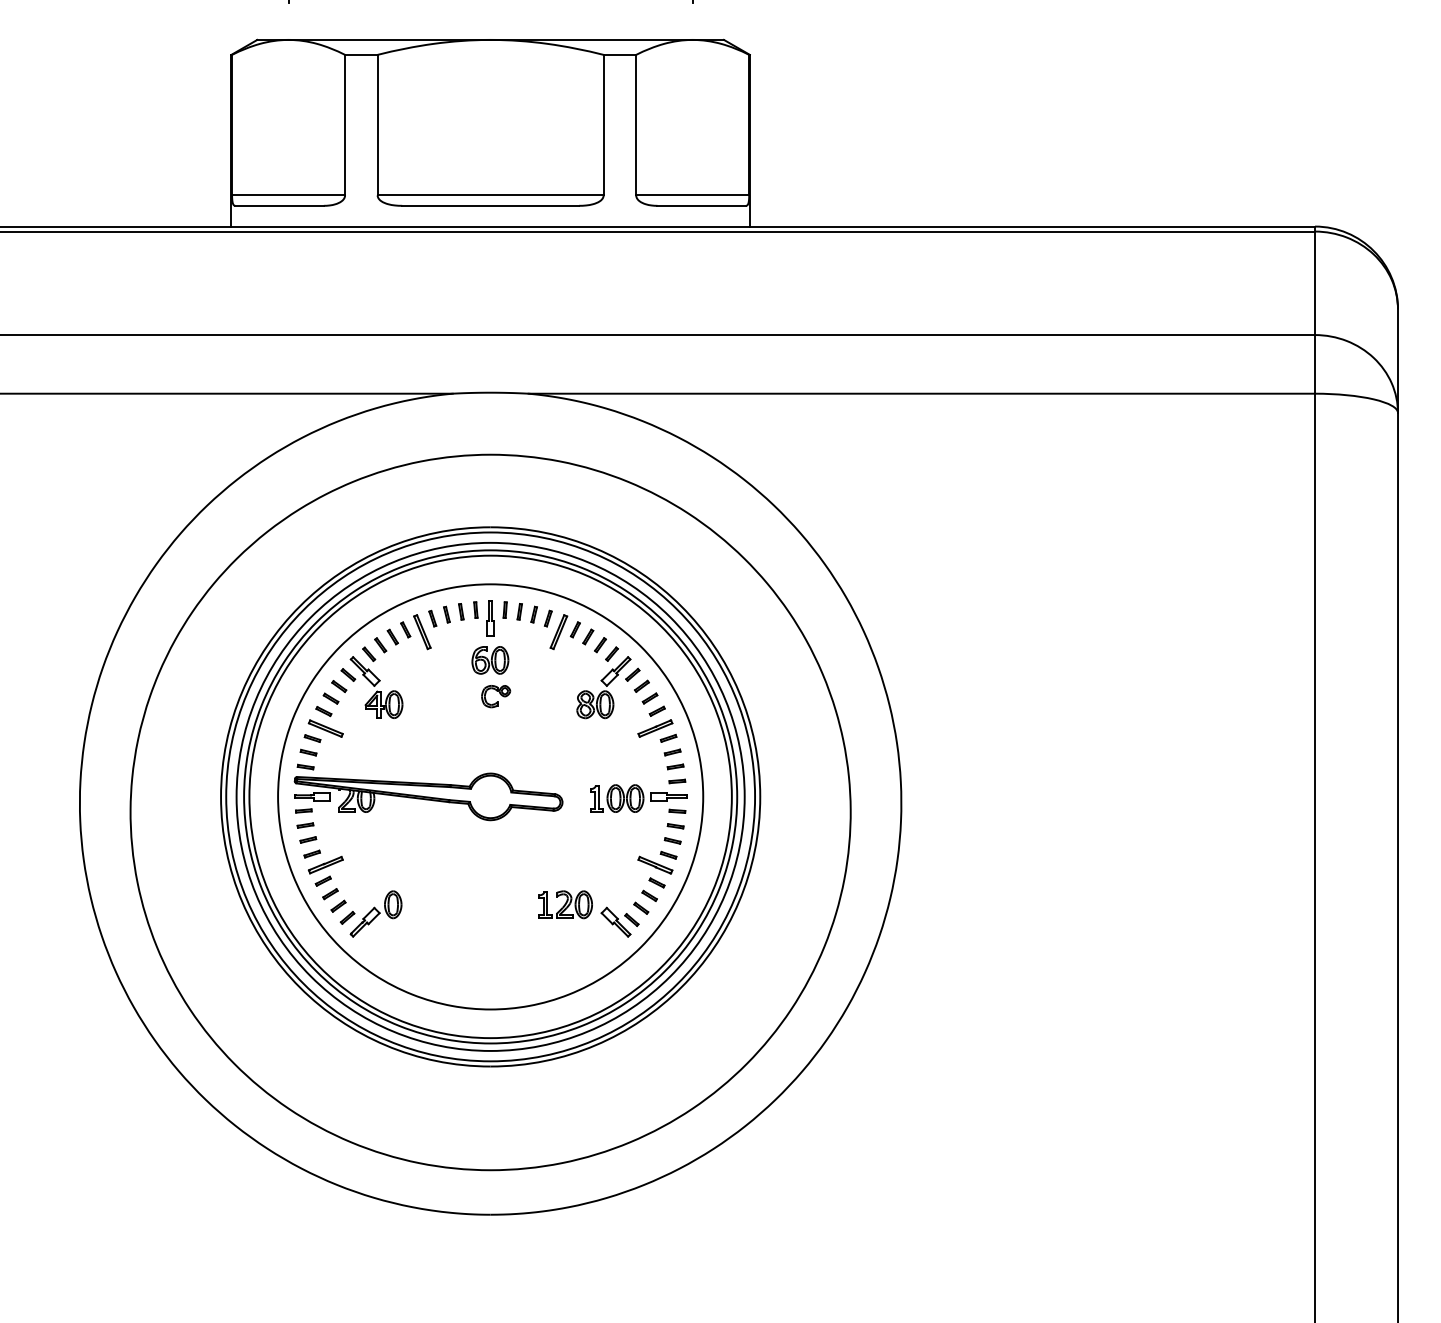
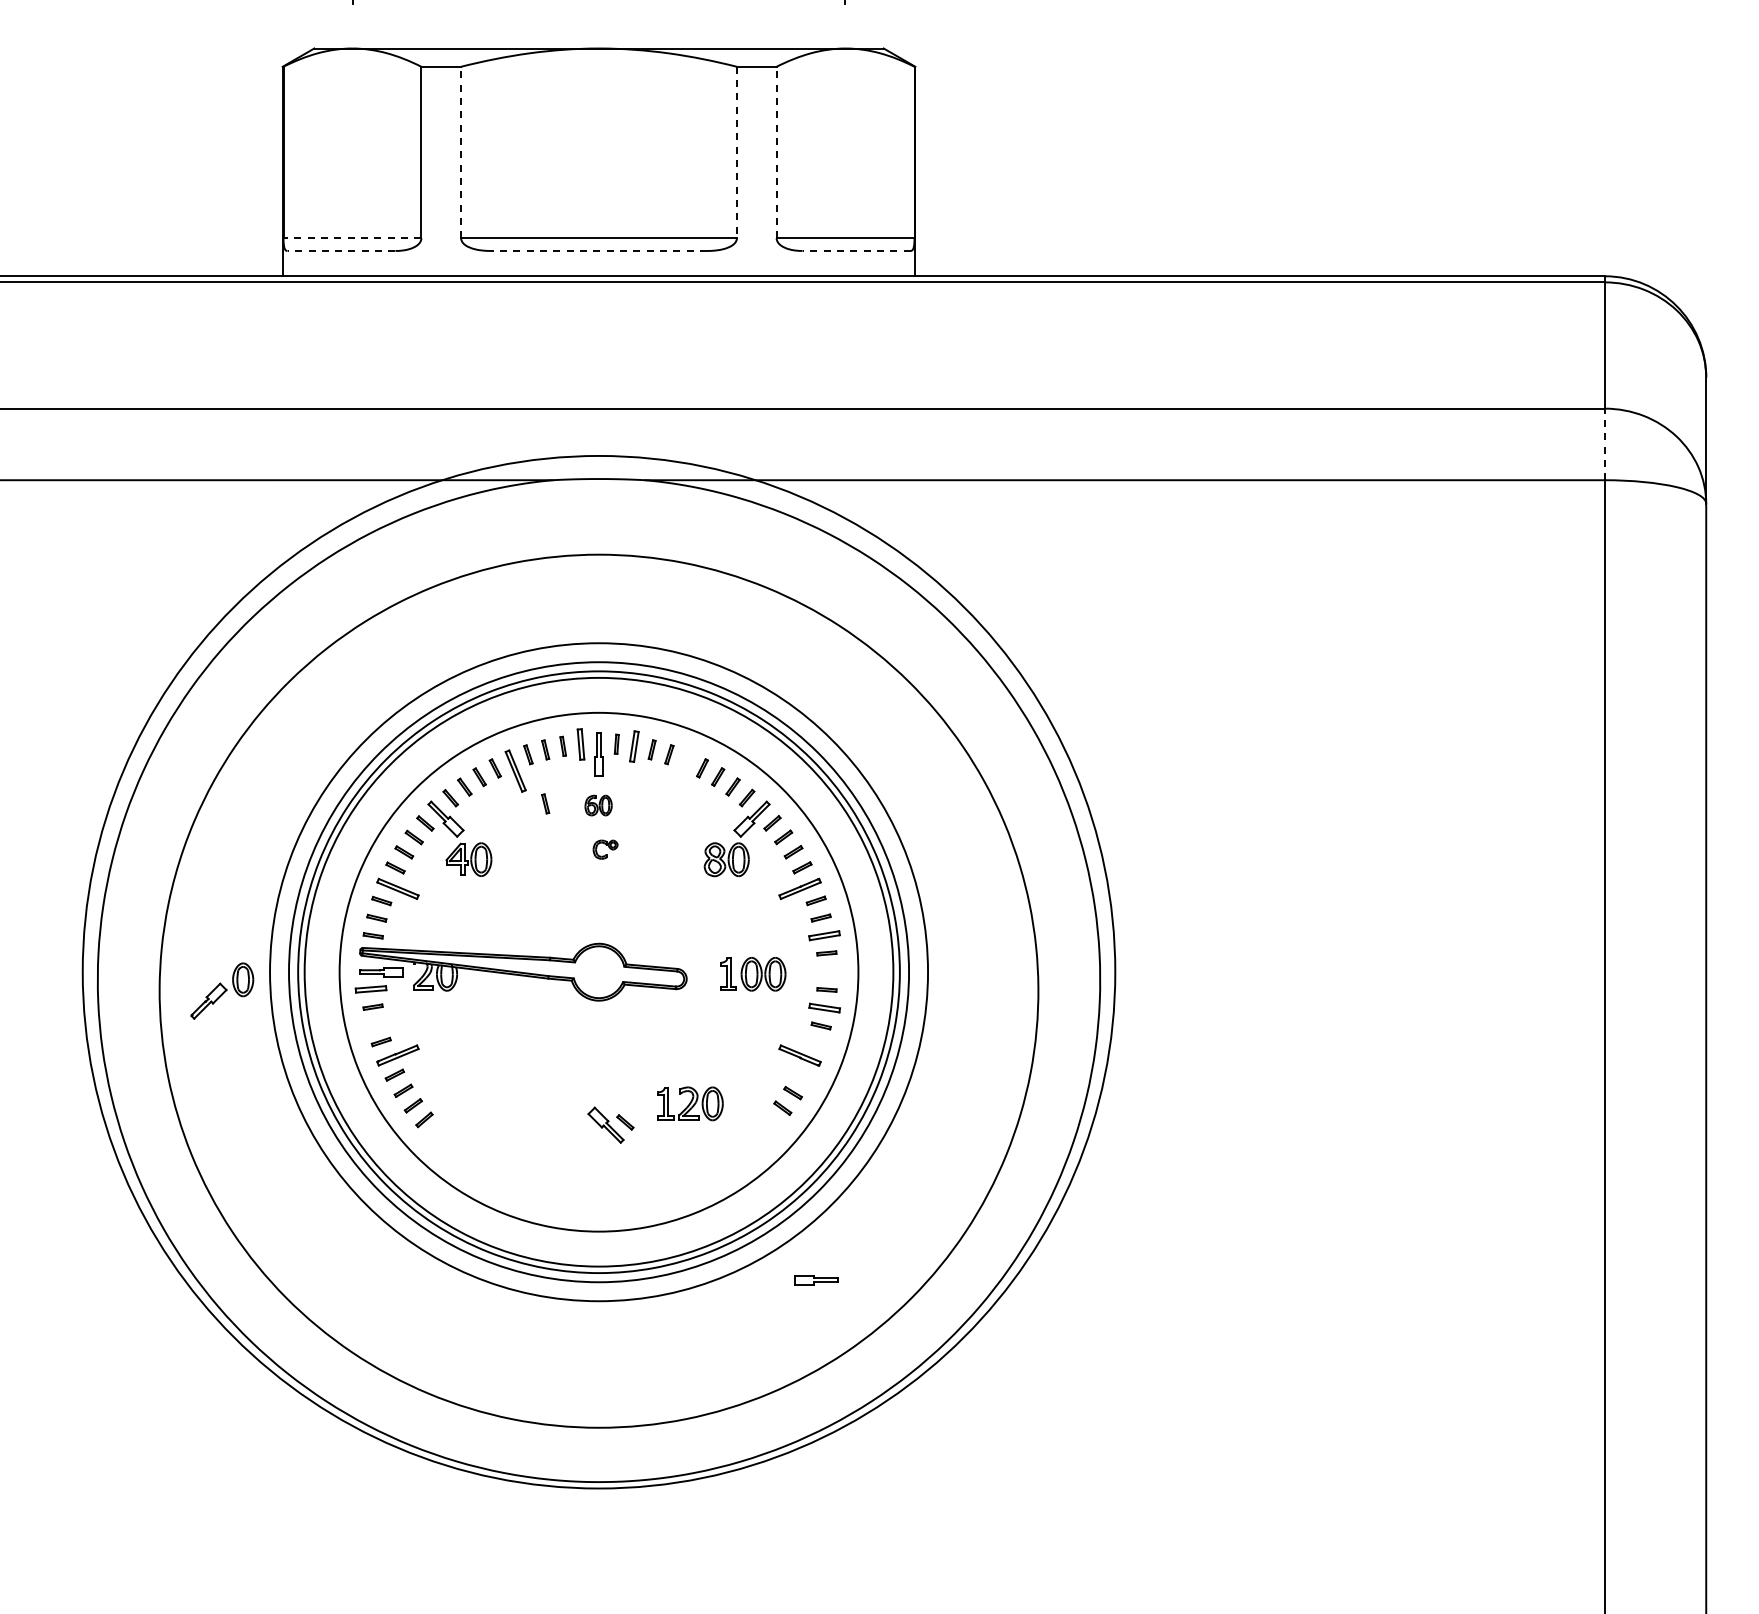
line: (377, 125) -> (461, 152), solid -> dashed
line: (603, 125) -> (736, 152), solid -> dashed
line: (636, 125) -> (776, 152), solid -> dashed
line: (288, 195) -> (352, 238), solid -> dashed
line: (279, 205) -> (341, 250), solid -> dashed
line: (491, 205) -> (599, 250), solid -> dashed
line: (701, 205) -> (856, 250), solid -> dashed
line: (1315, 364) -> (1605, 444), solid -> dashed
part: (475, 609) -> (580, 743), size x1.6
part: (519, 611) -> (634, 745), size x1.6
part: (559, 631) -> (682, 770), removed
part: (446, 658) -> (545, 803), added
part: (490, 660) -> (598, 805), size x0.6
part: (495, 696) -> (605, 849), size x0.7
part: (675, 766) -> (824, 935), size x1.6
circle: (490, 796) -> (598, 971), size x1.6
part: (668, 797) -> (816, 1280), moved
part: (303, 811) -> (370, 989), size x1.6
part: (675, 825) -> (824, 1007), size x1.6
part: (308, 839) -> (376, 1024), removed
part: (668, 855) -> (815, 1043), removed
part: (657, 882) -> (802, 1076), removed
part: (376, 913) -> (222, 990), moved
part: (619, 921) -> (610, 1124), moved

